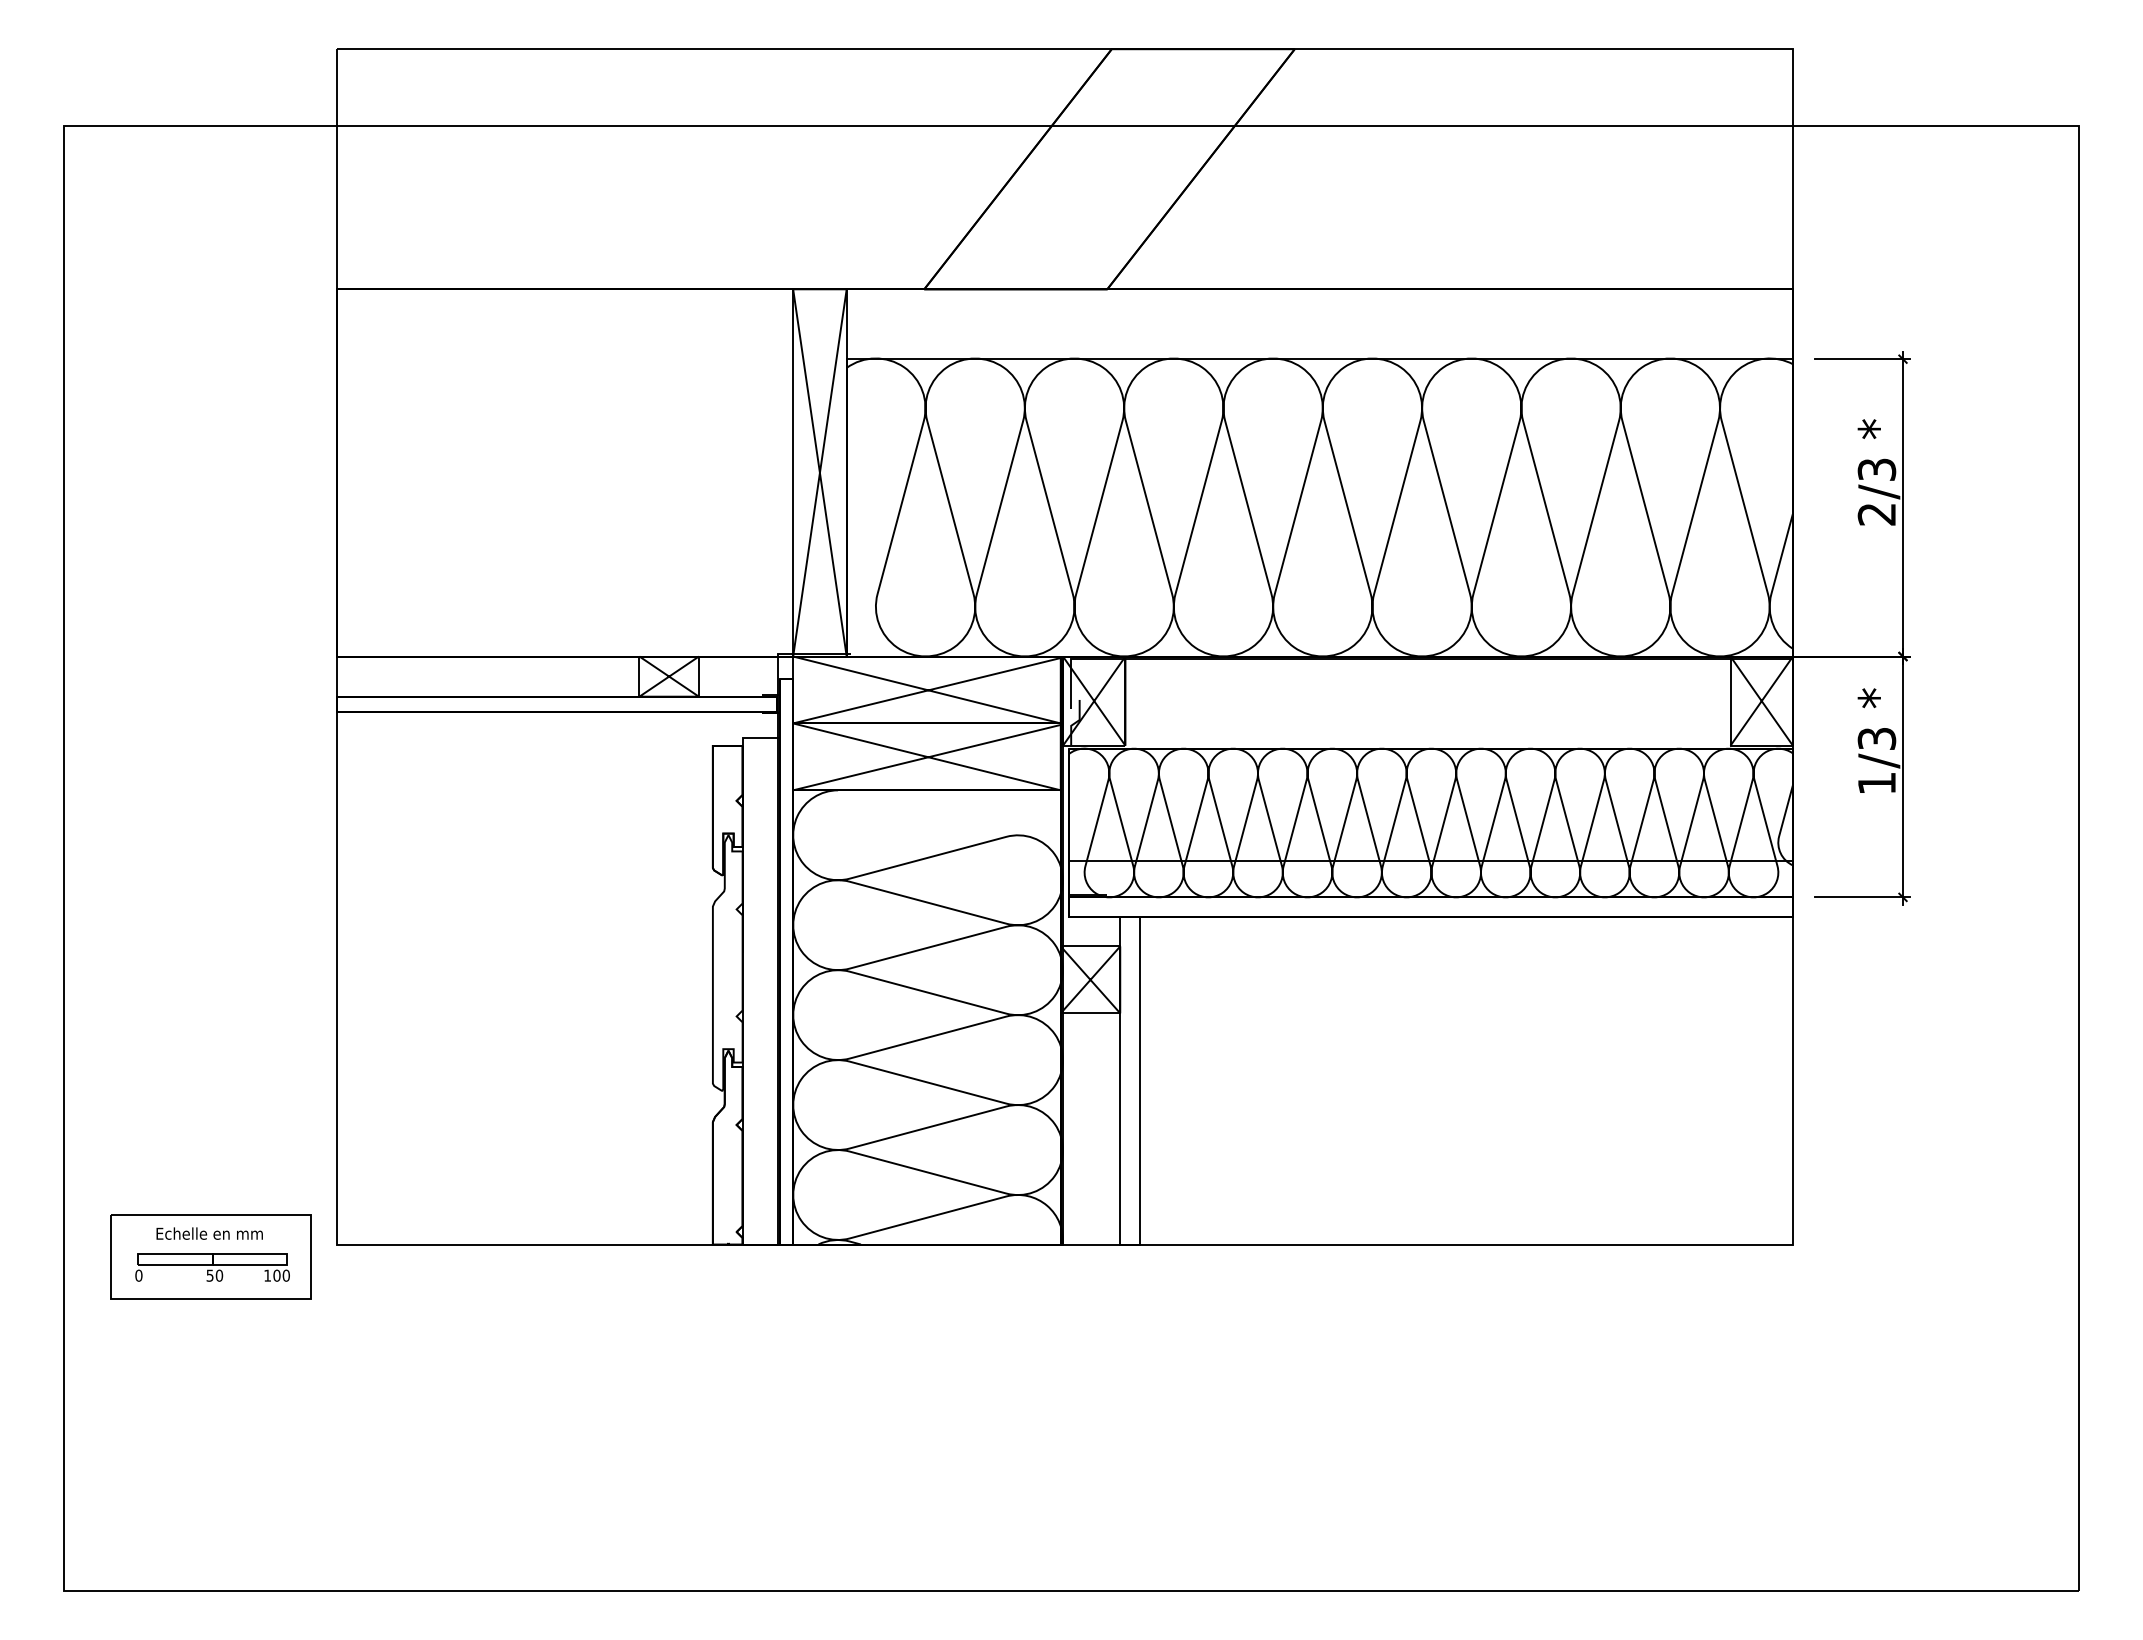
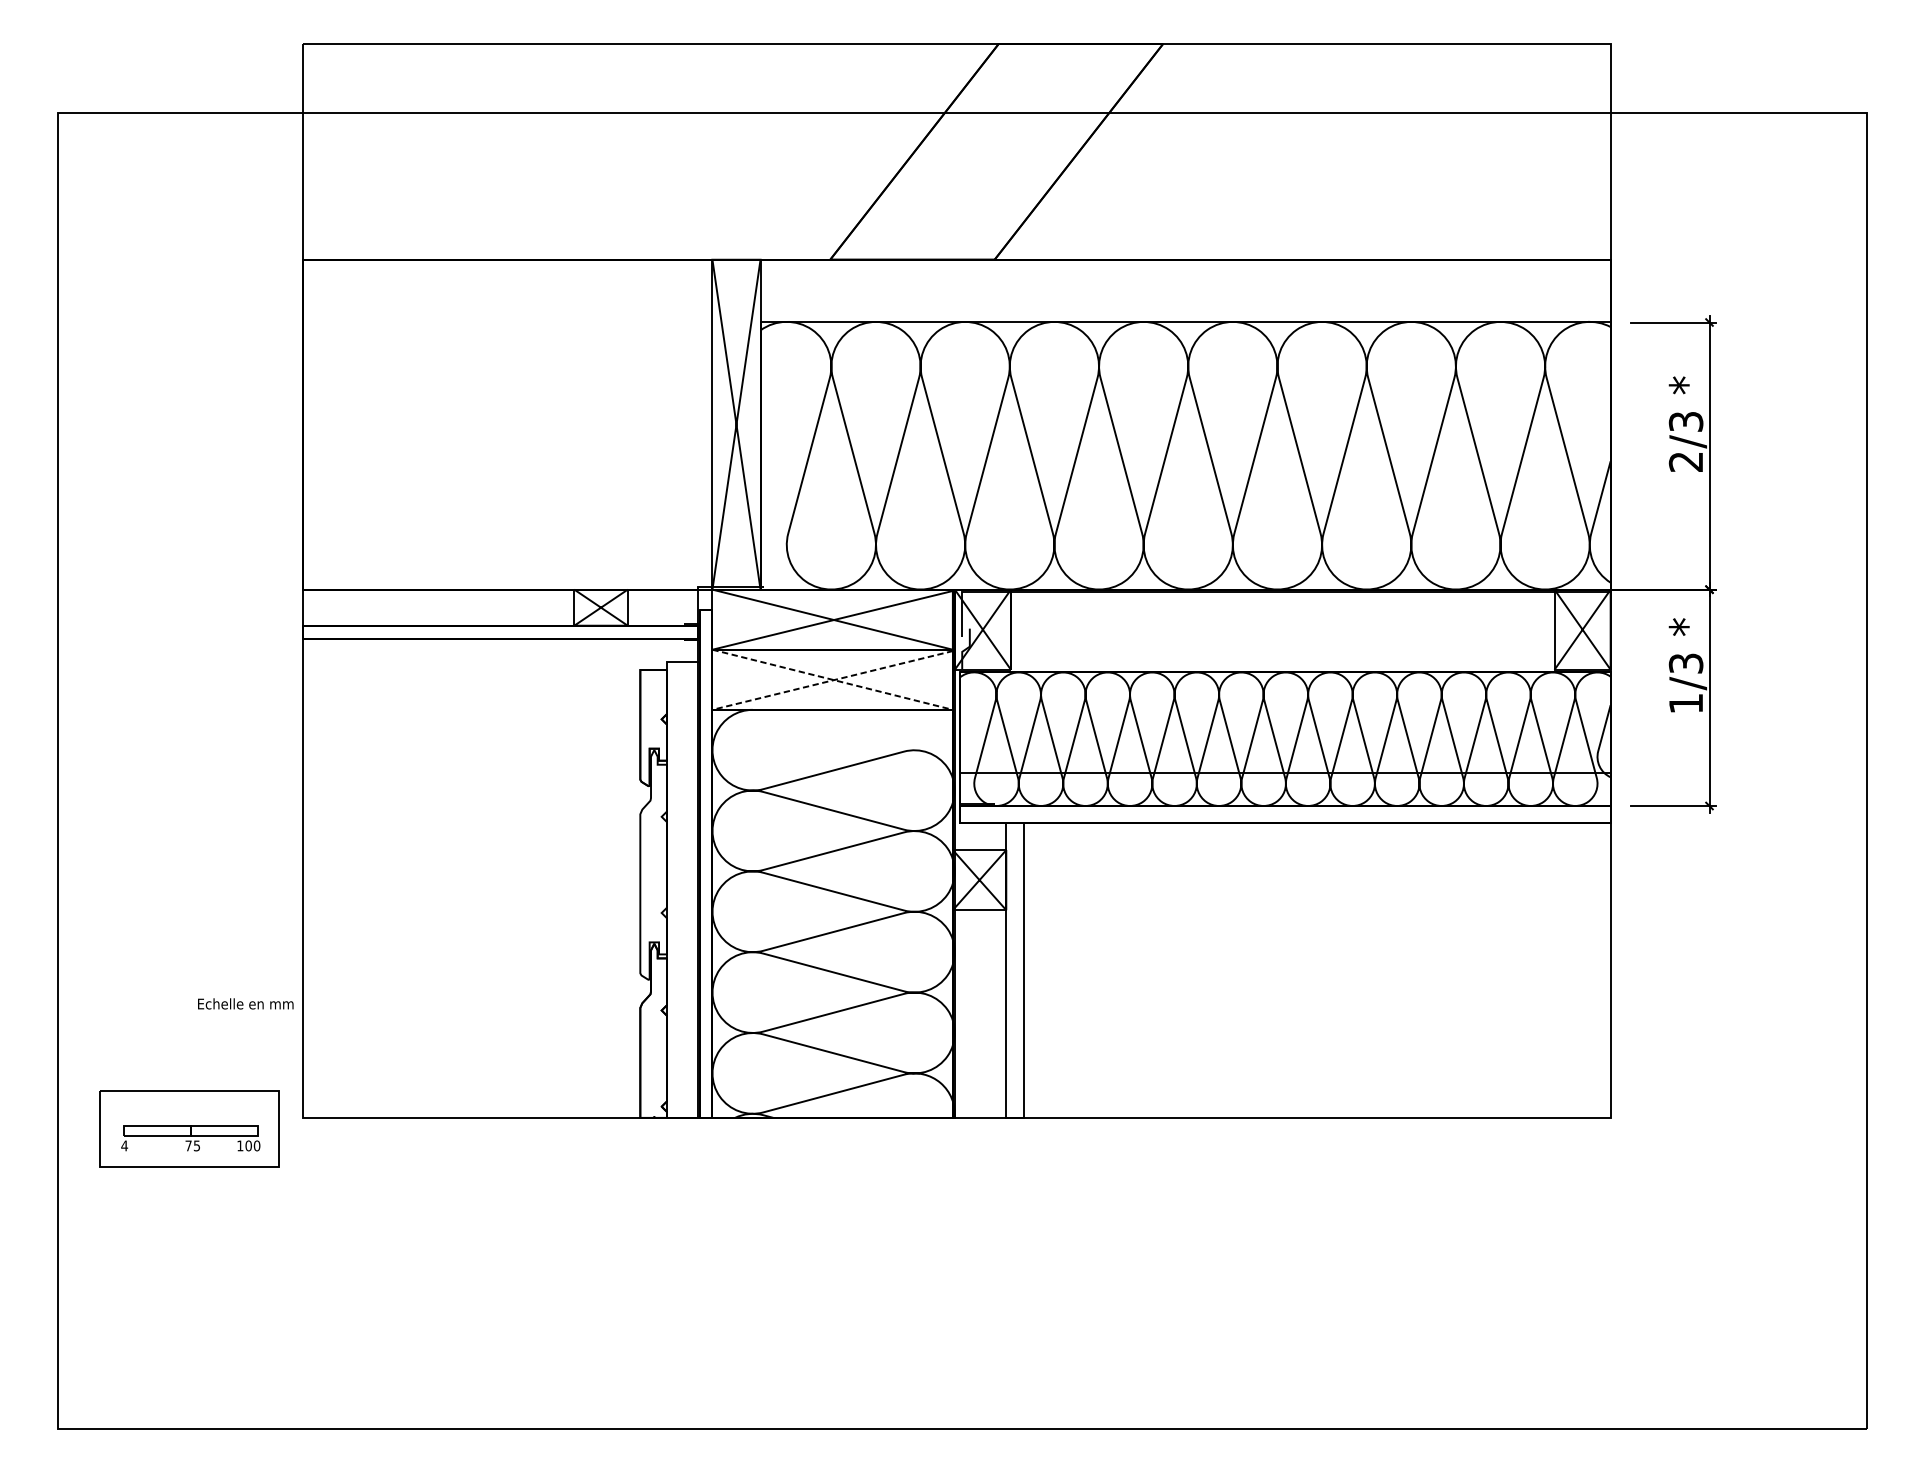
line: (1060, 757) -> (952, 680), solid -> dashed
text: (209, 1233) -> (245, 1003), moved
text: (138, 1275) -> (124, 1145), 0 -> 4
text: (214, 1275) -> (192, 1145), 50 -> 75

